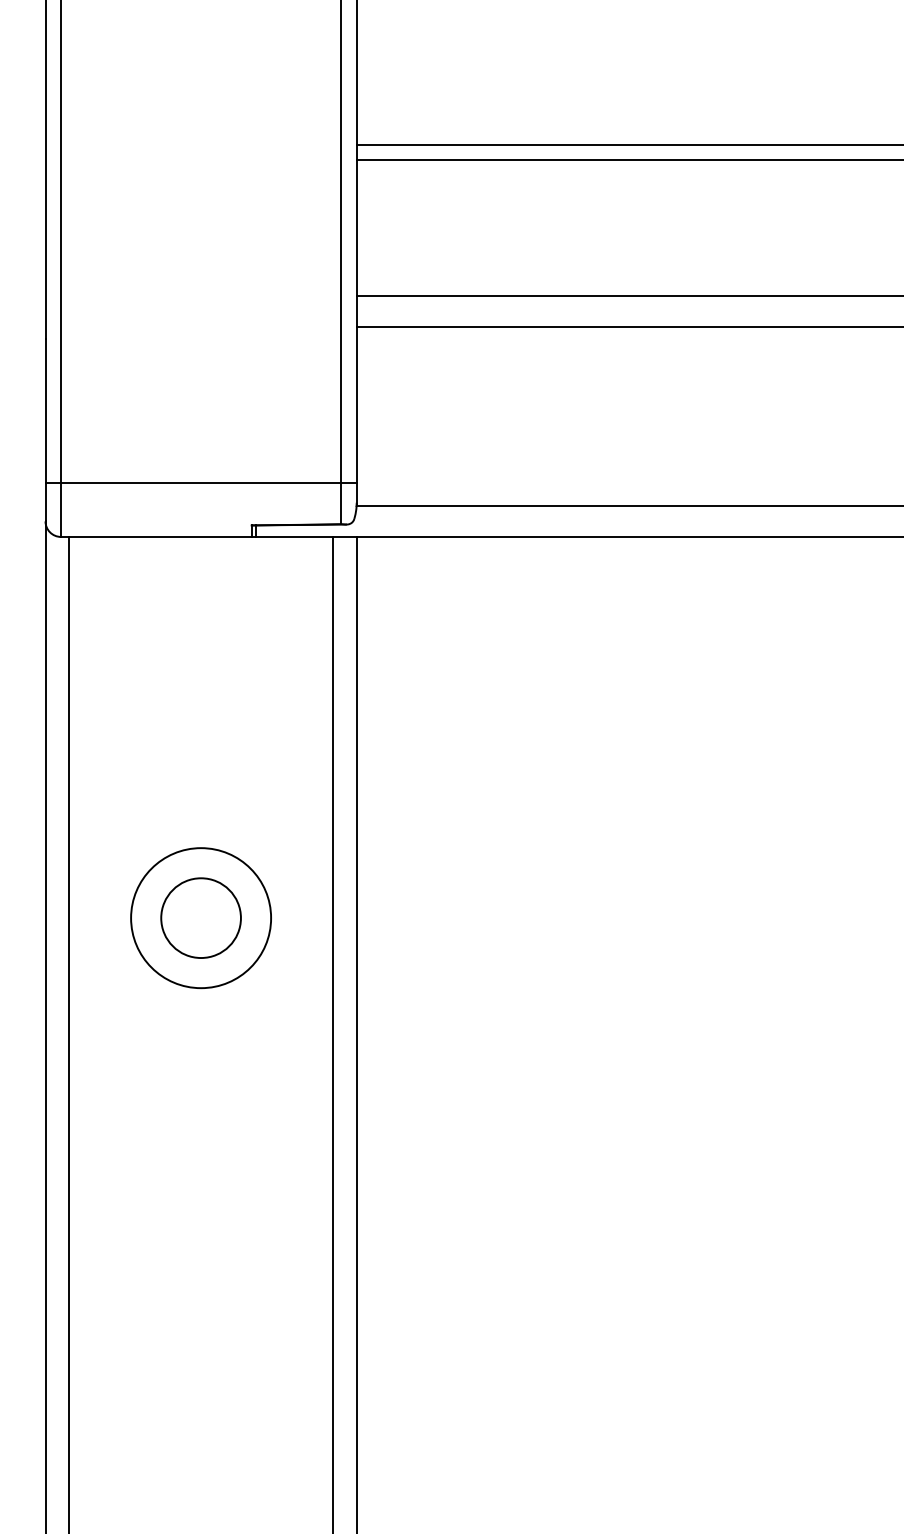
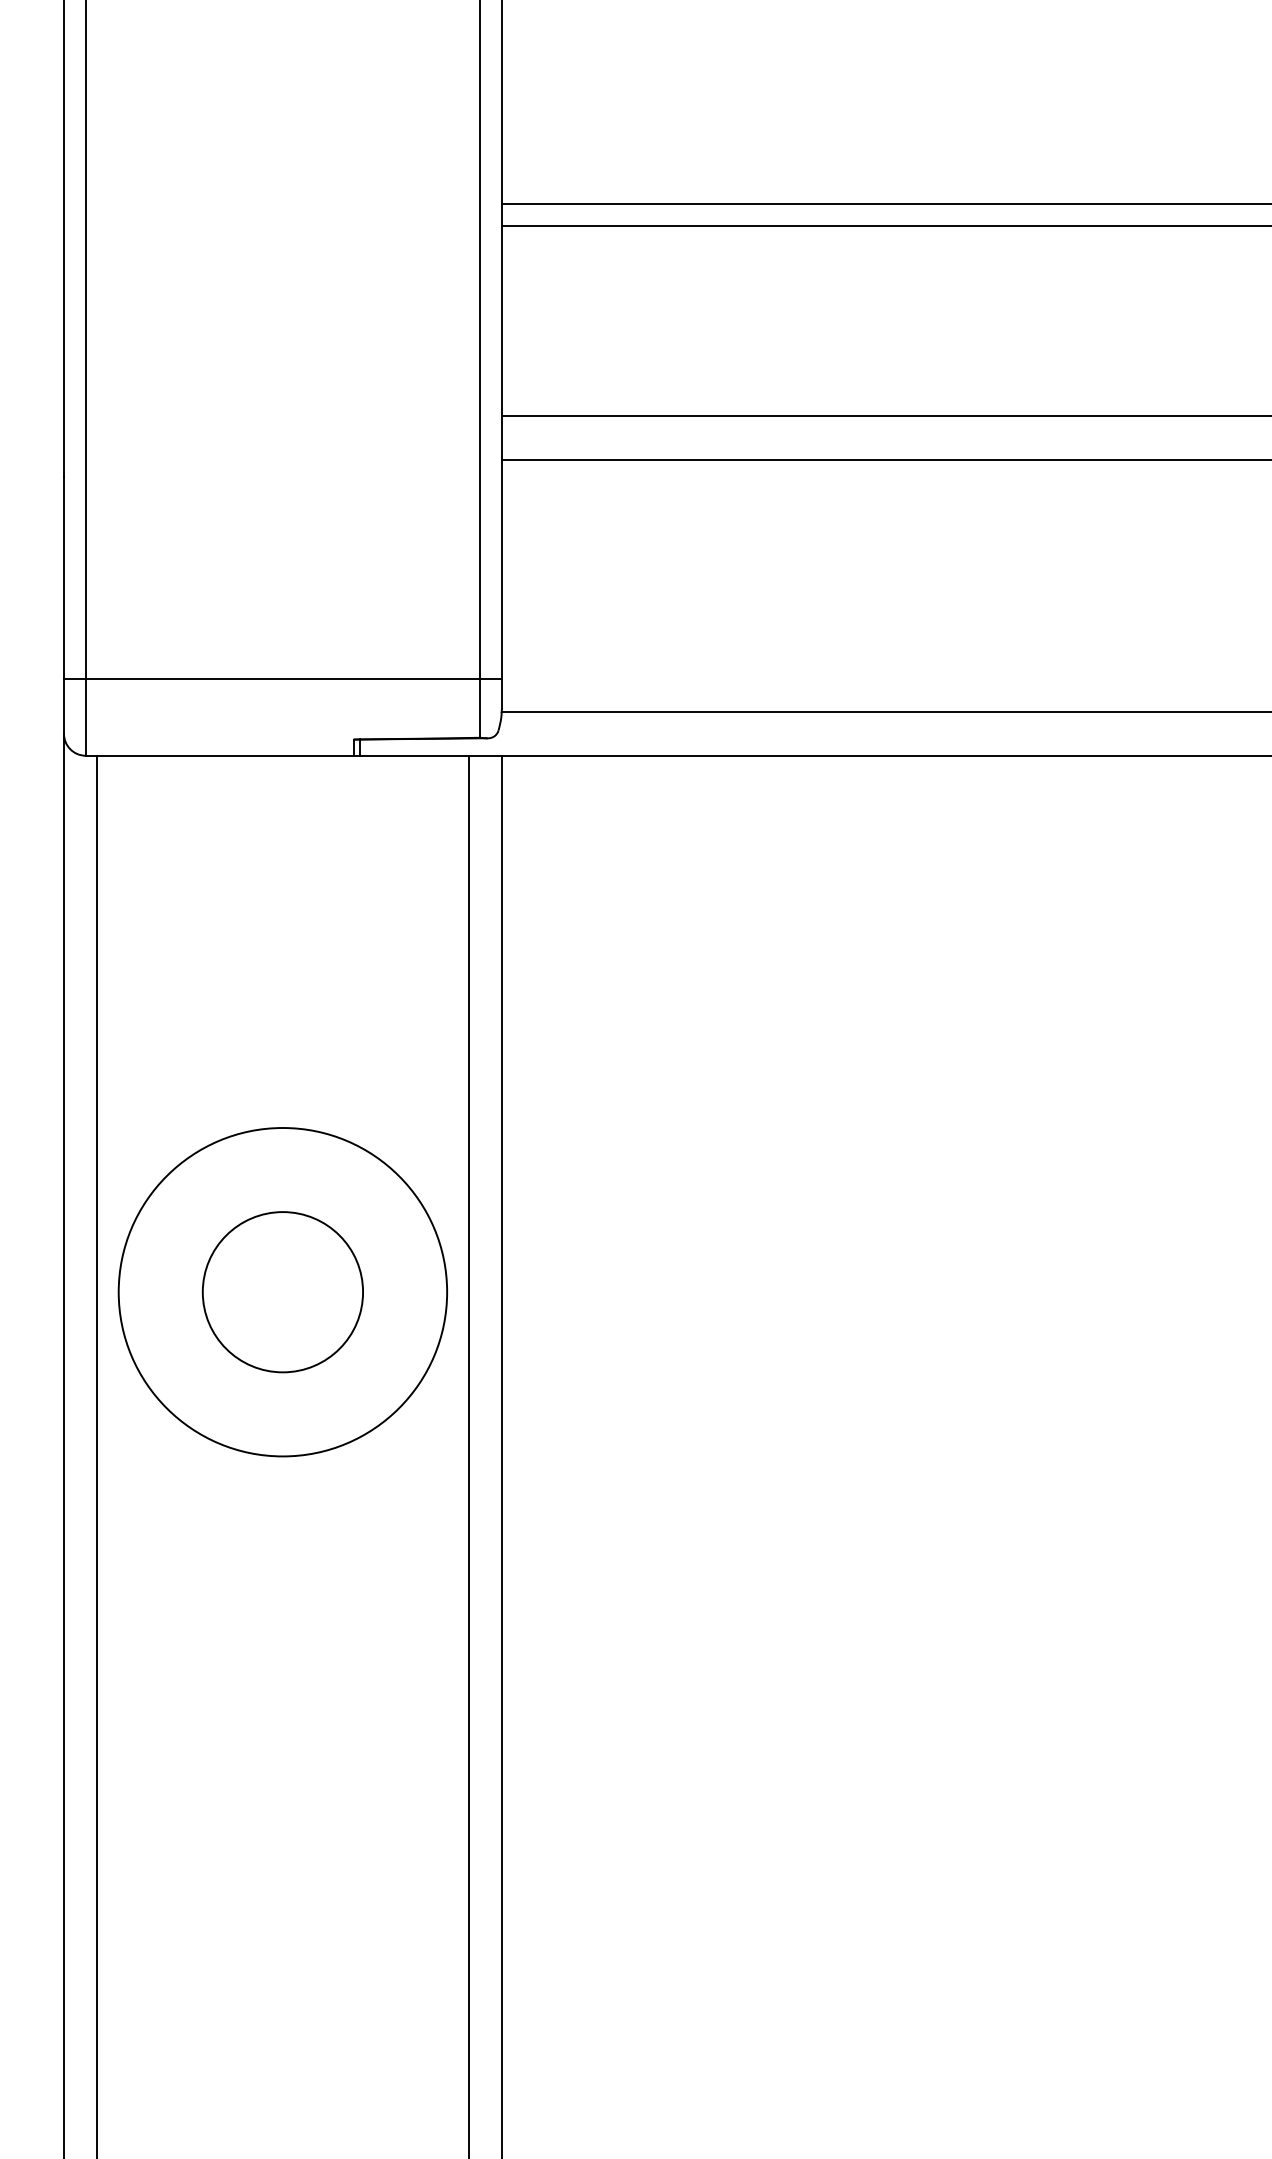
circle: (200, 918) -> (282, 1292), size x1.43
circle: (200, 918) -> (282, 1292), size x1.67

